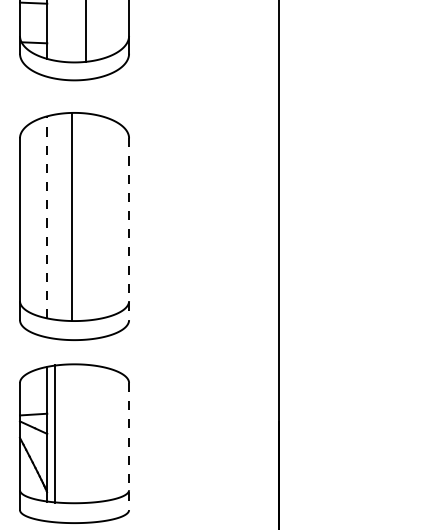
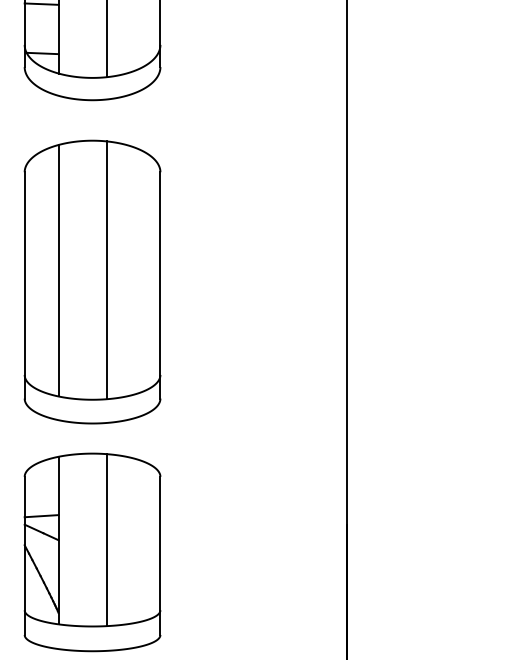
line: (47, 216) -> (58, 269), dashed -> solid
line: (72, 216) -> (107, 269), moved
line: (129, 229) -> (160, 285), dashed -> solid
line: (55, 433) -> (107, 539), moved
line: (129, 446) -> (160, 555), dashed -> solid

